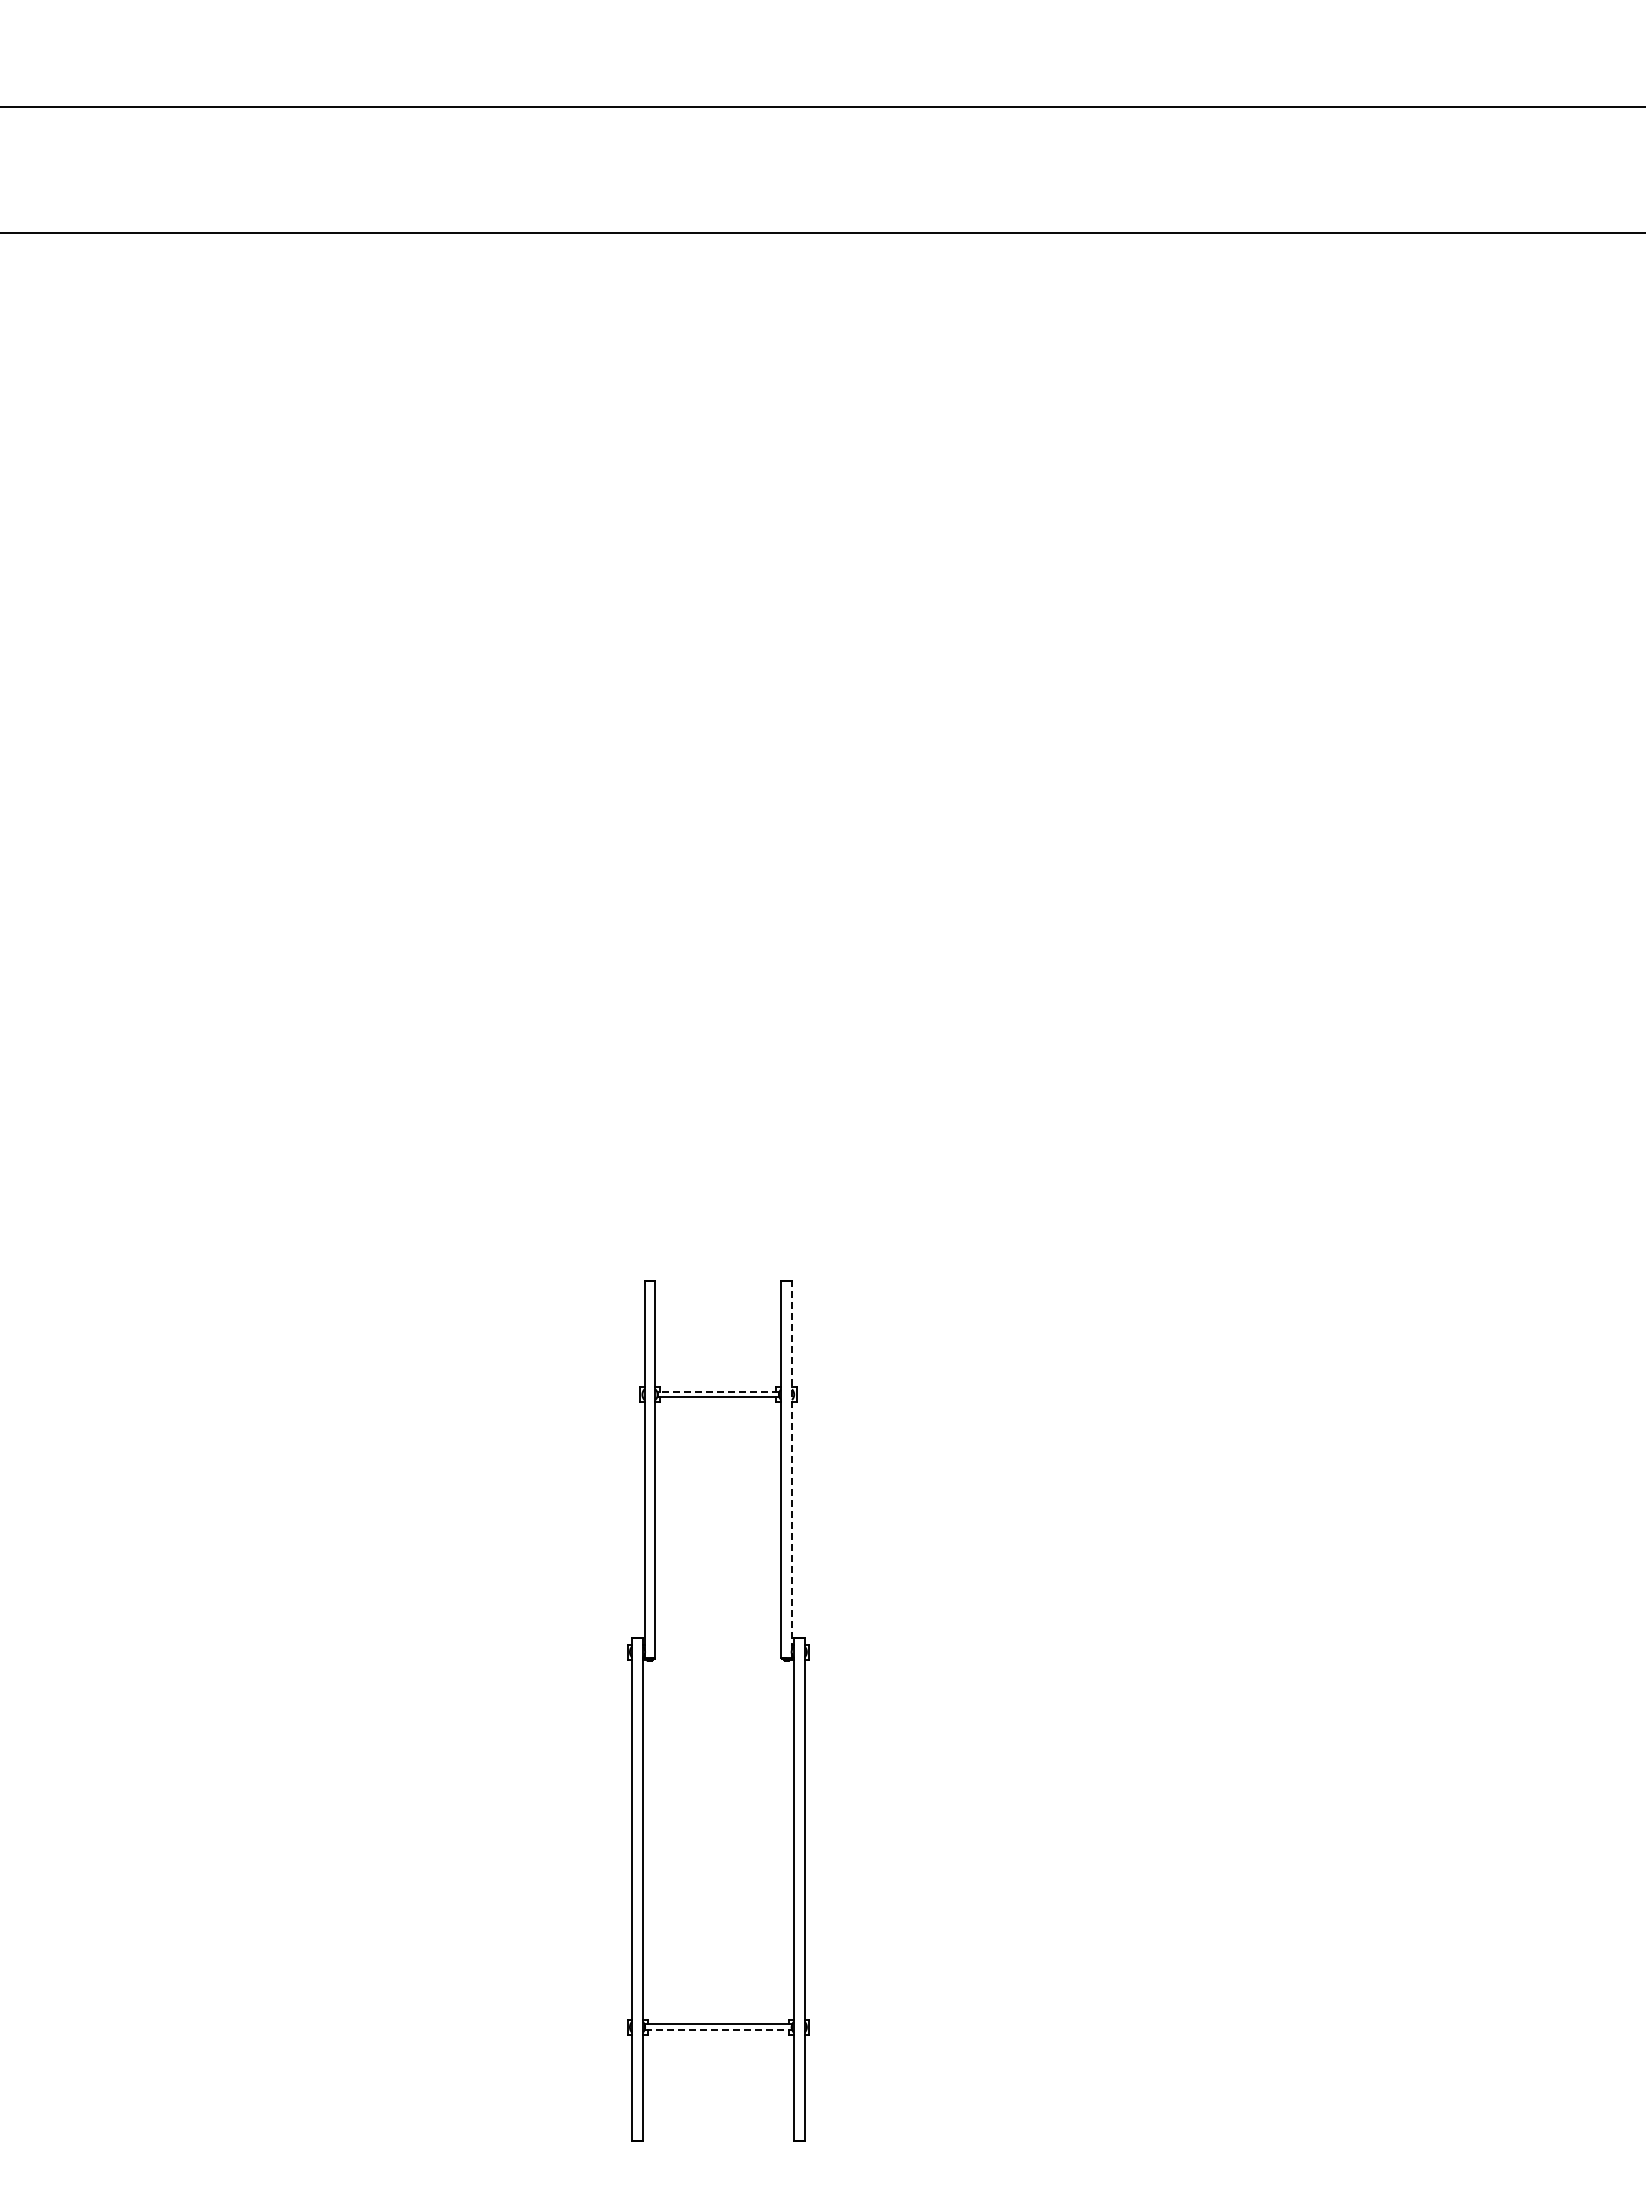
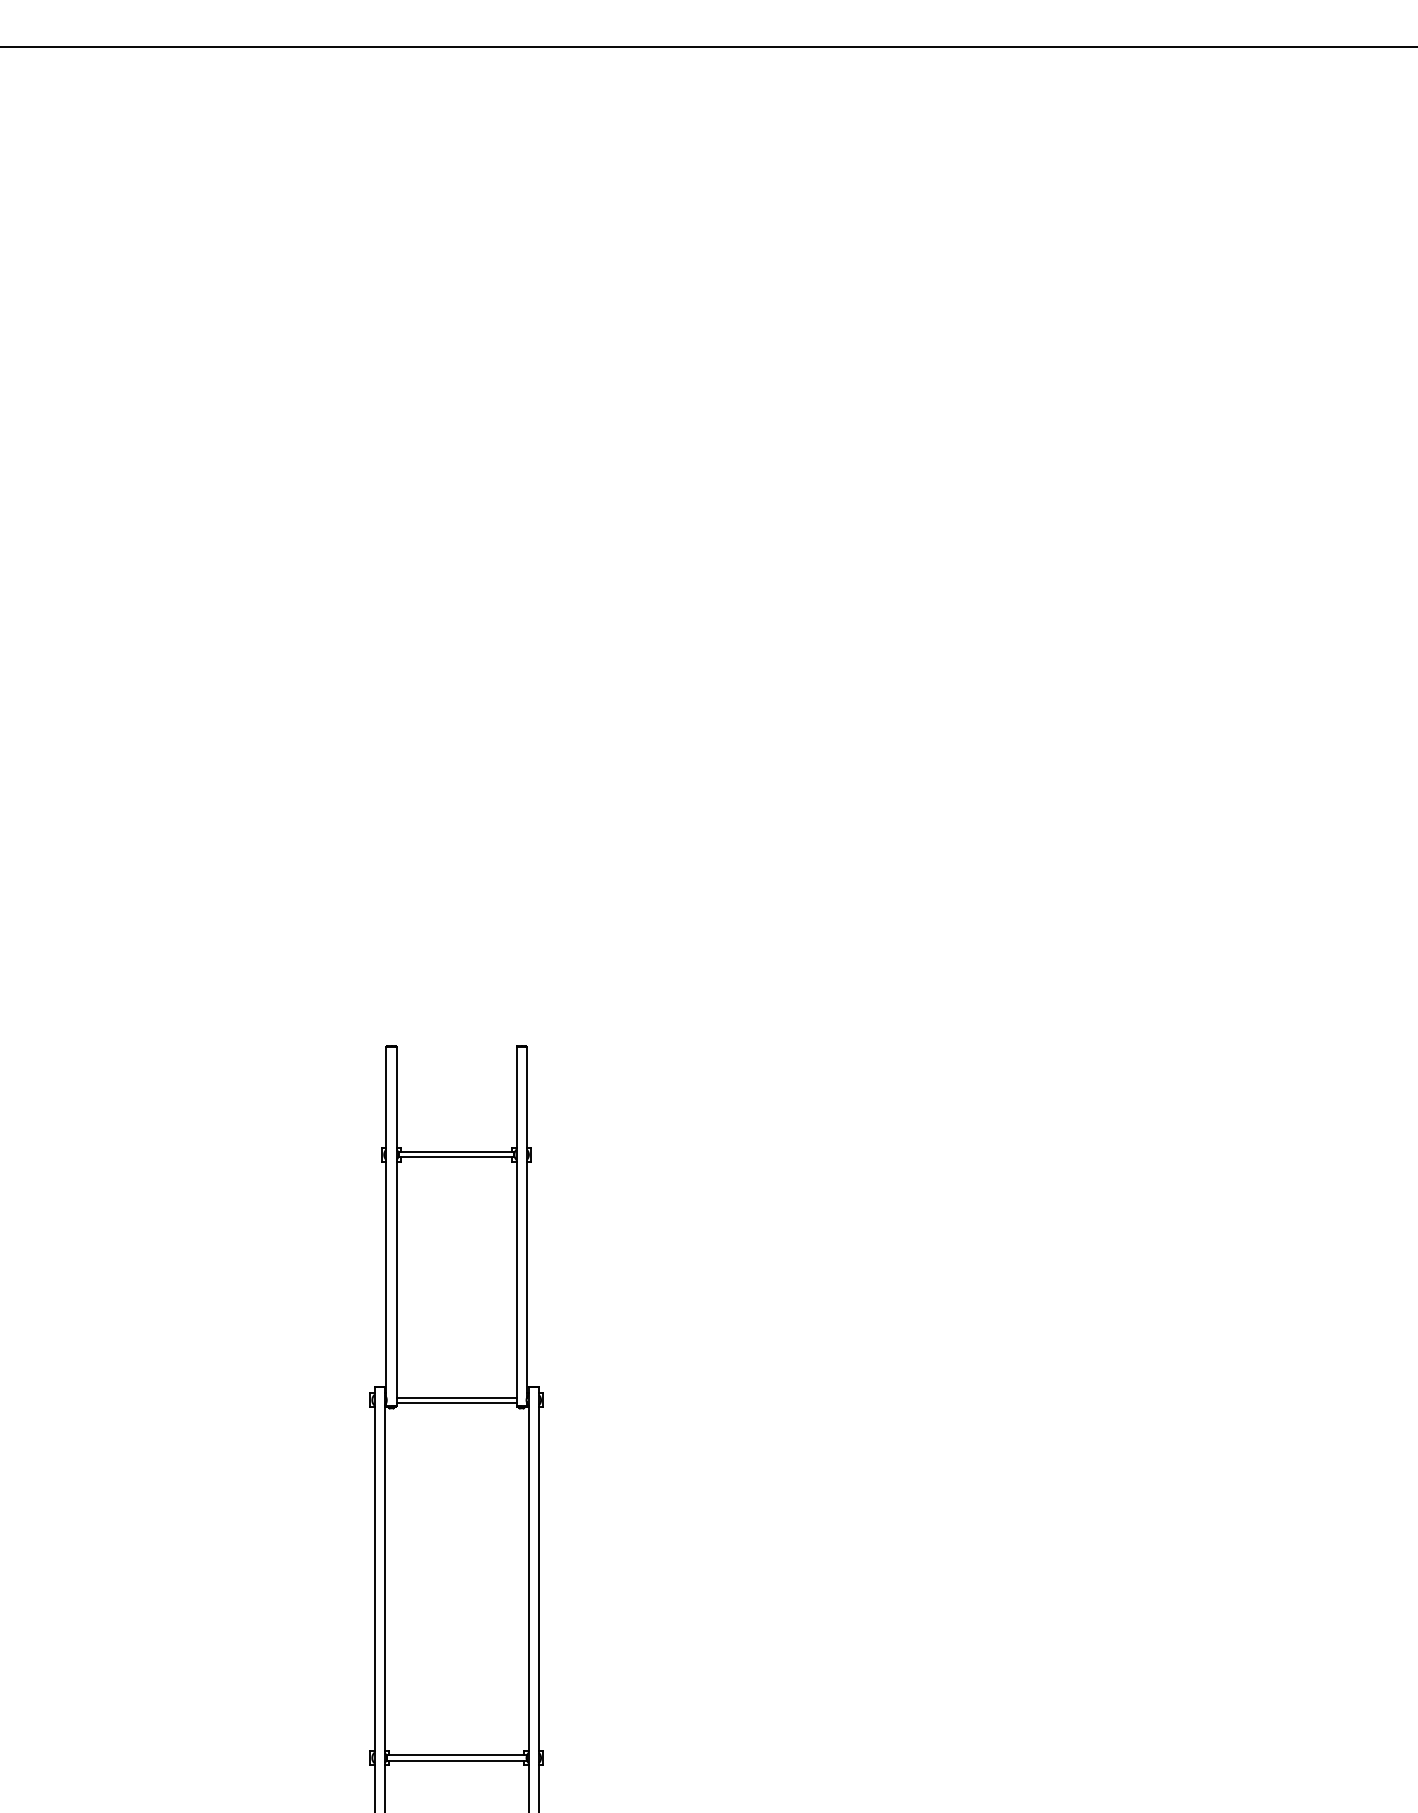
line: (718, 1391) -> (456, 1151), dashed -> solid
line: (791, 1465) -> (526, 1222), dashed -> solid
line: (718, 1649) -> (456, 1397), added
line: (718, 1654) -> (456, 1402), added
line: (718, 2029) -> (456, 1760), dashed -> solid

